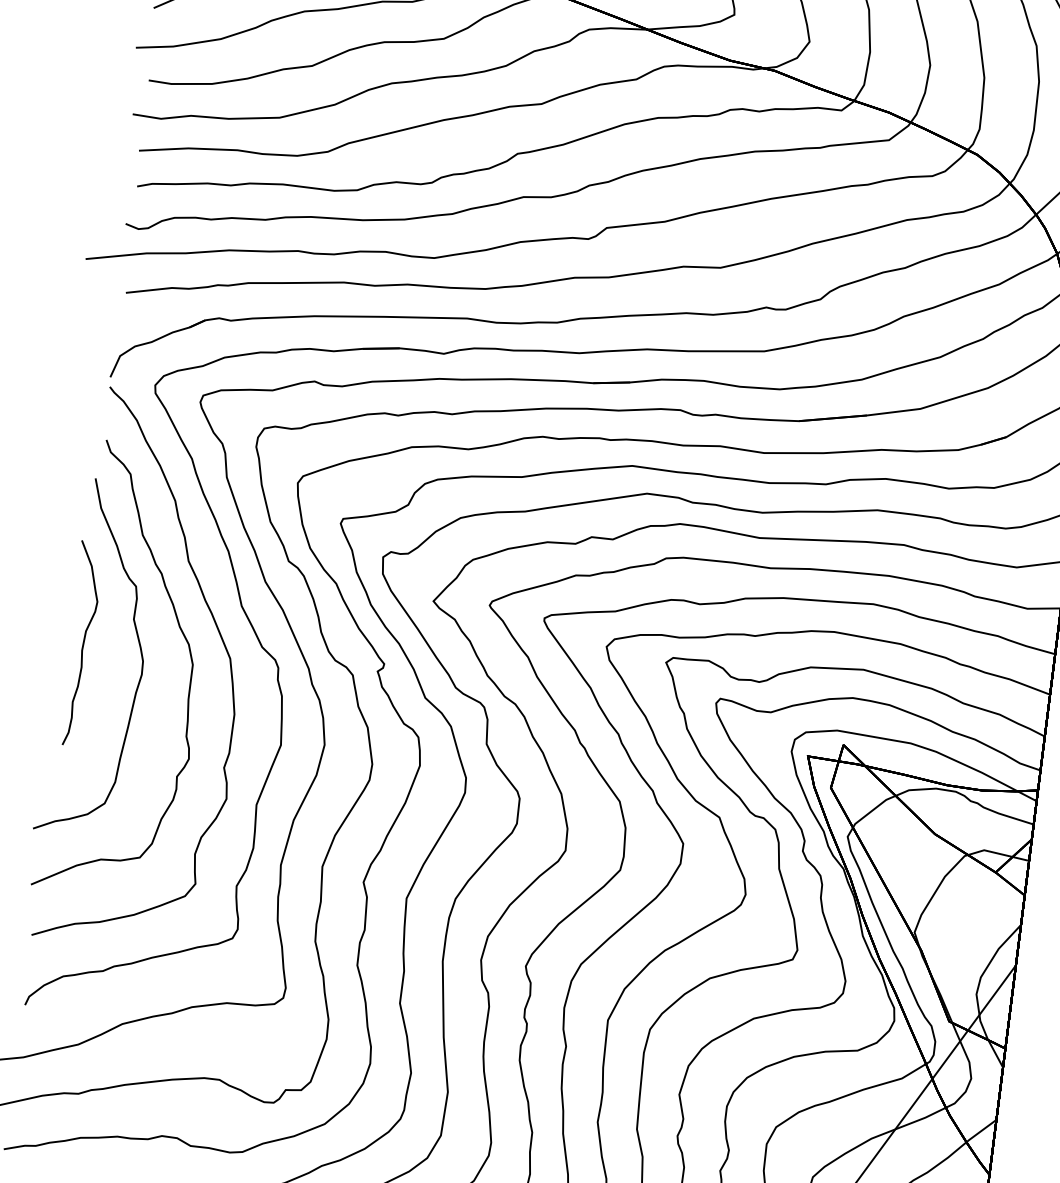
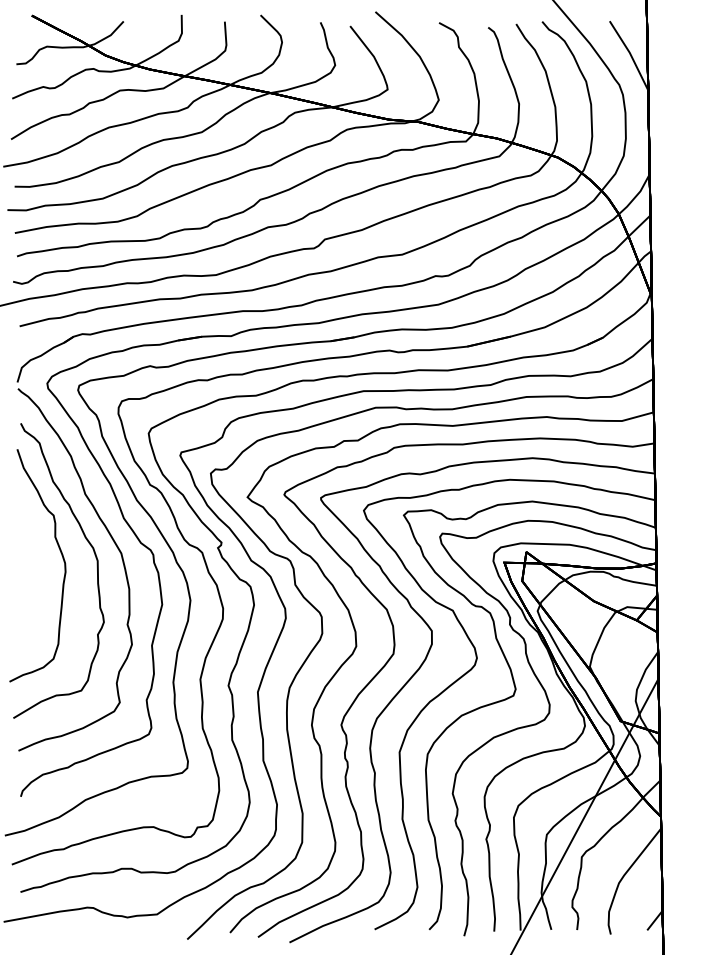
curve: (82, 643) -> (24, 557), removed

